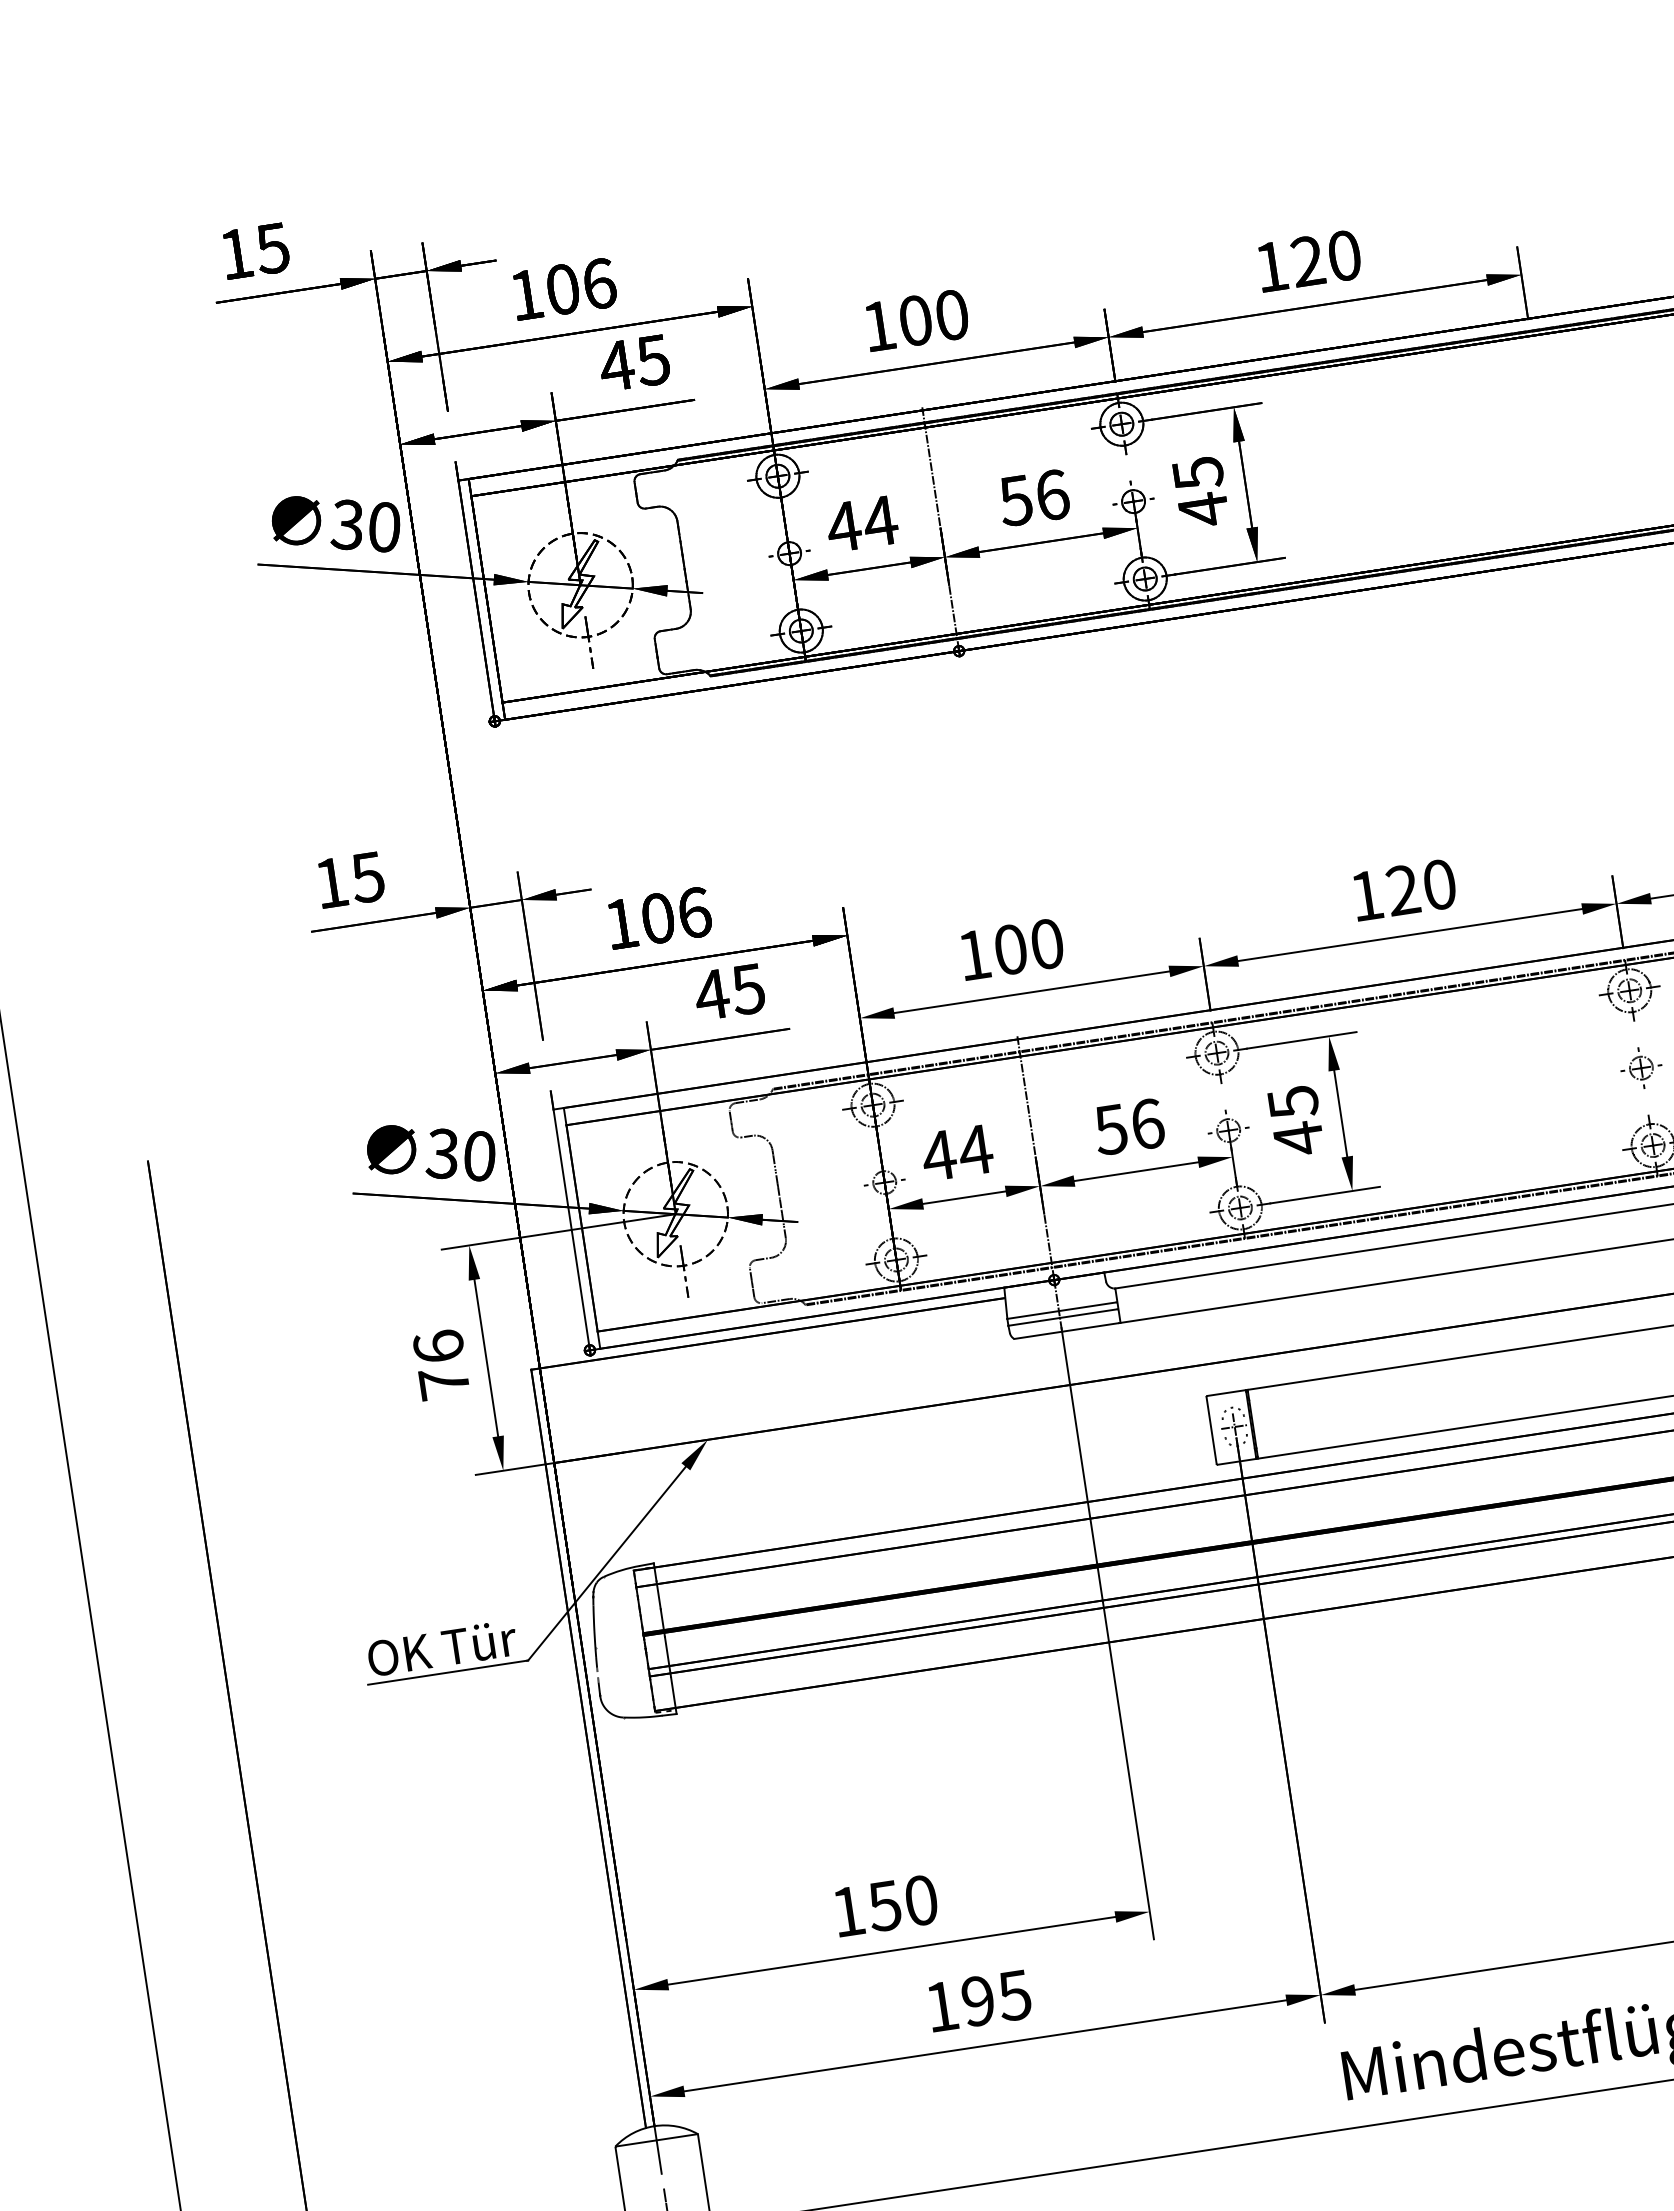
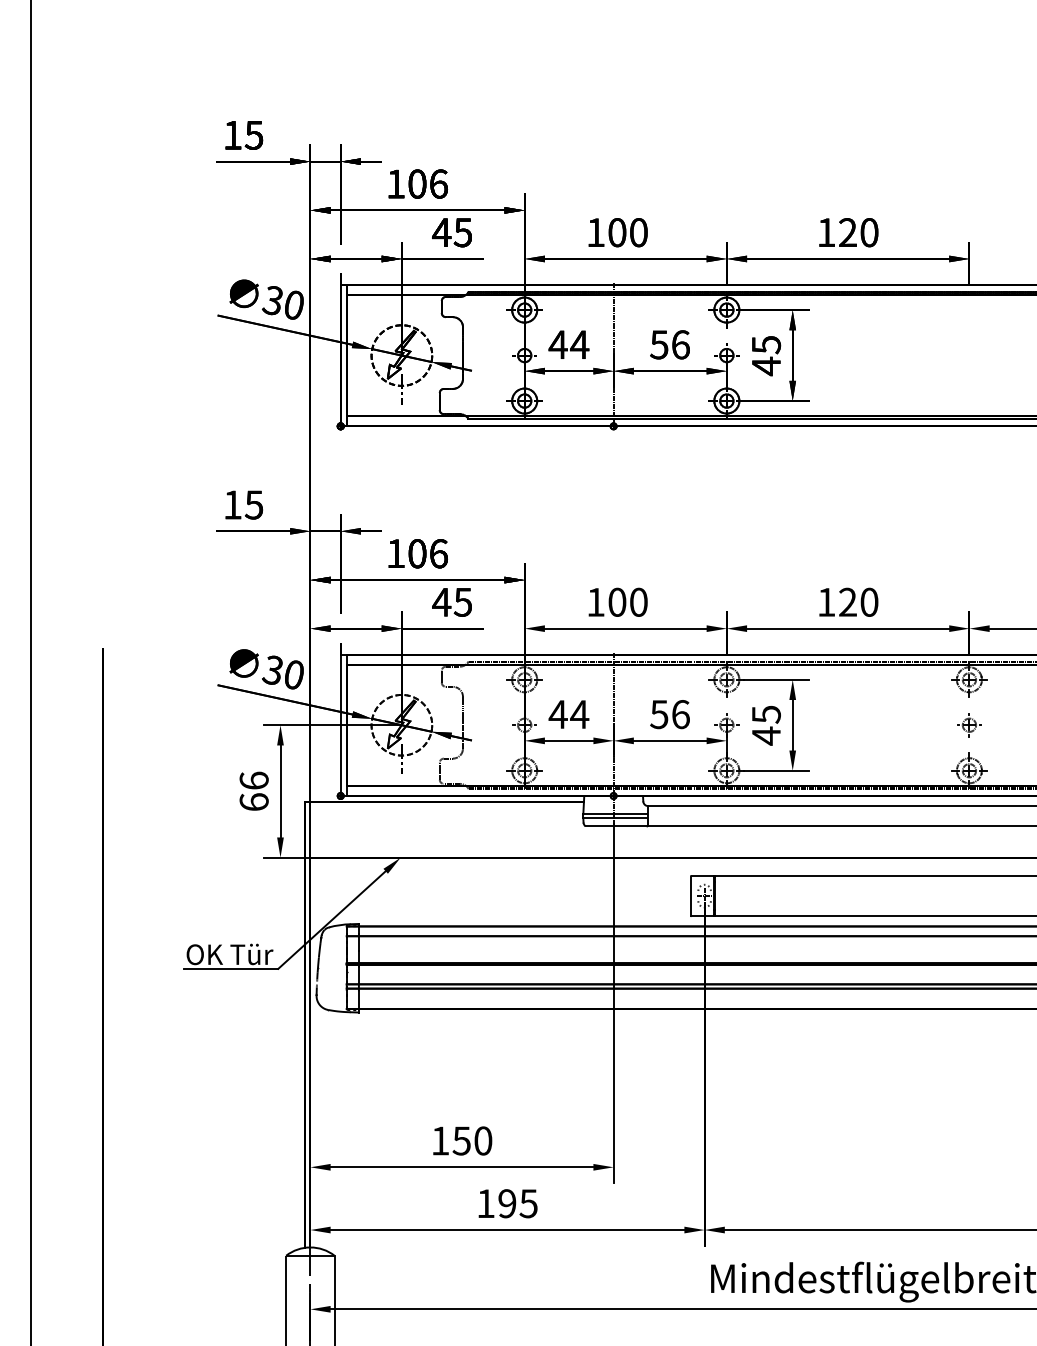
text: (442, 1382) -> (253, 801), 76 -> 66

